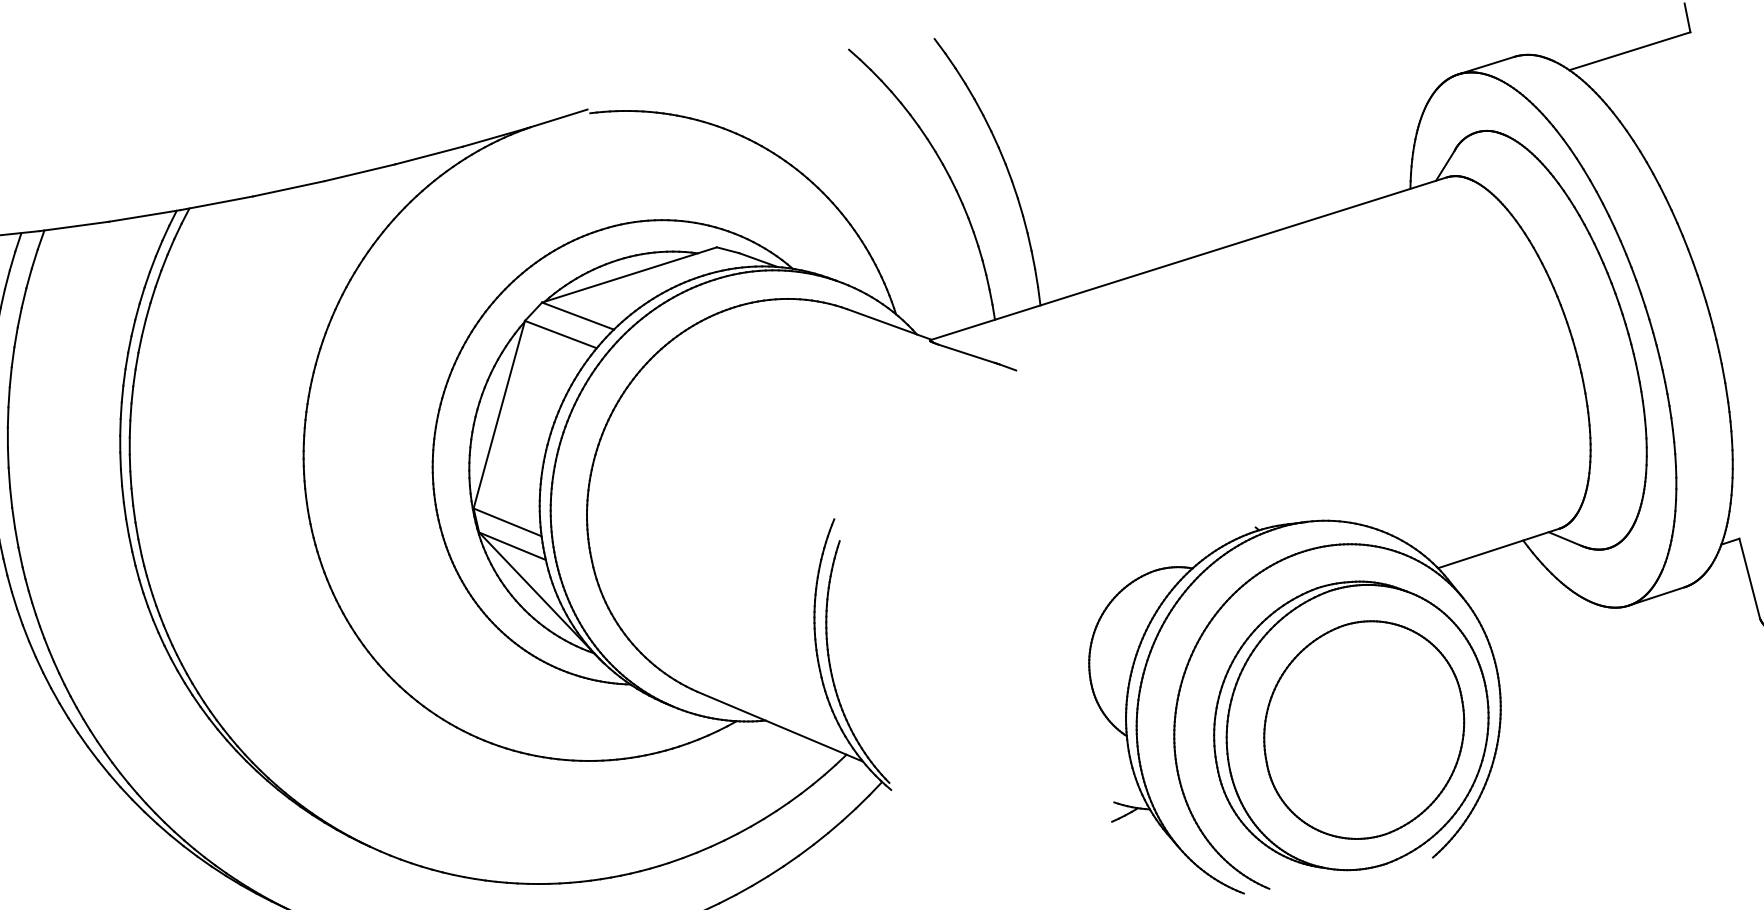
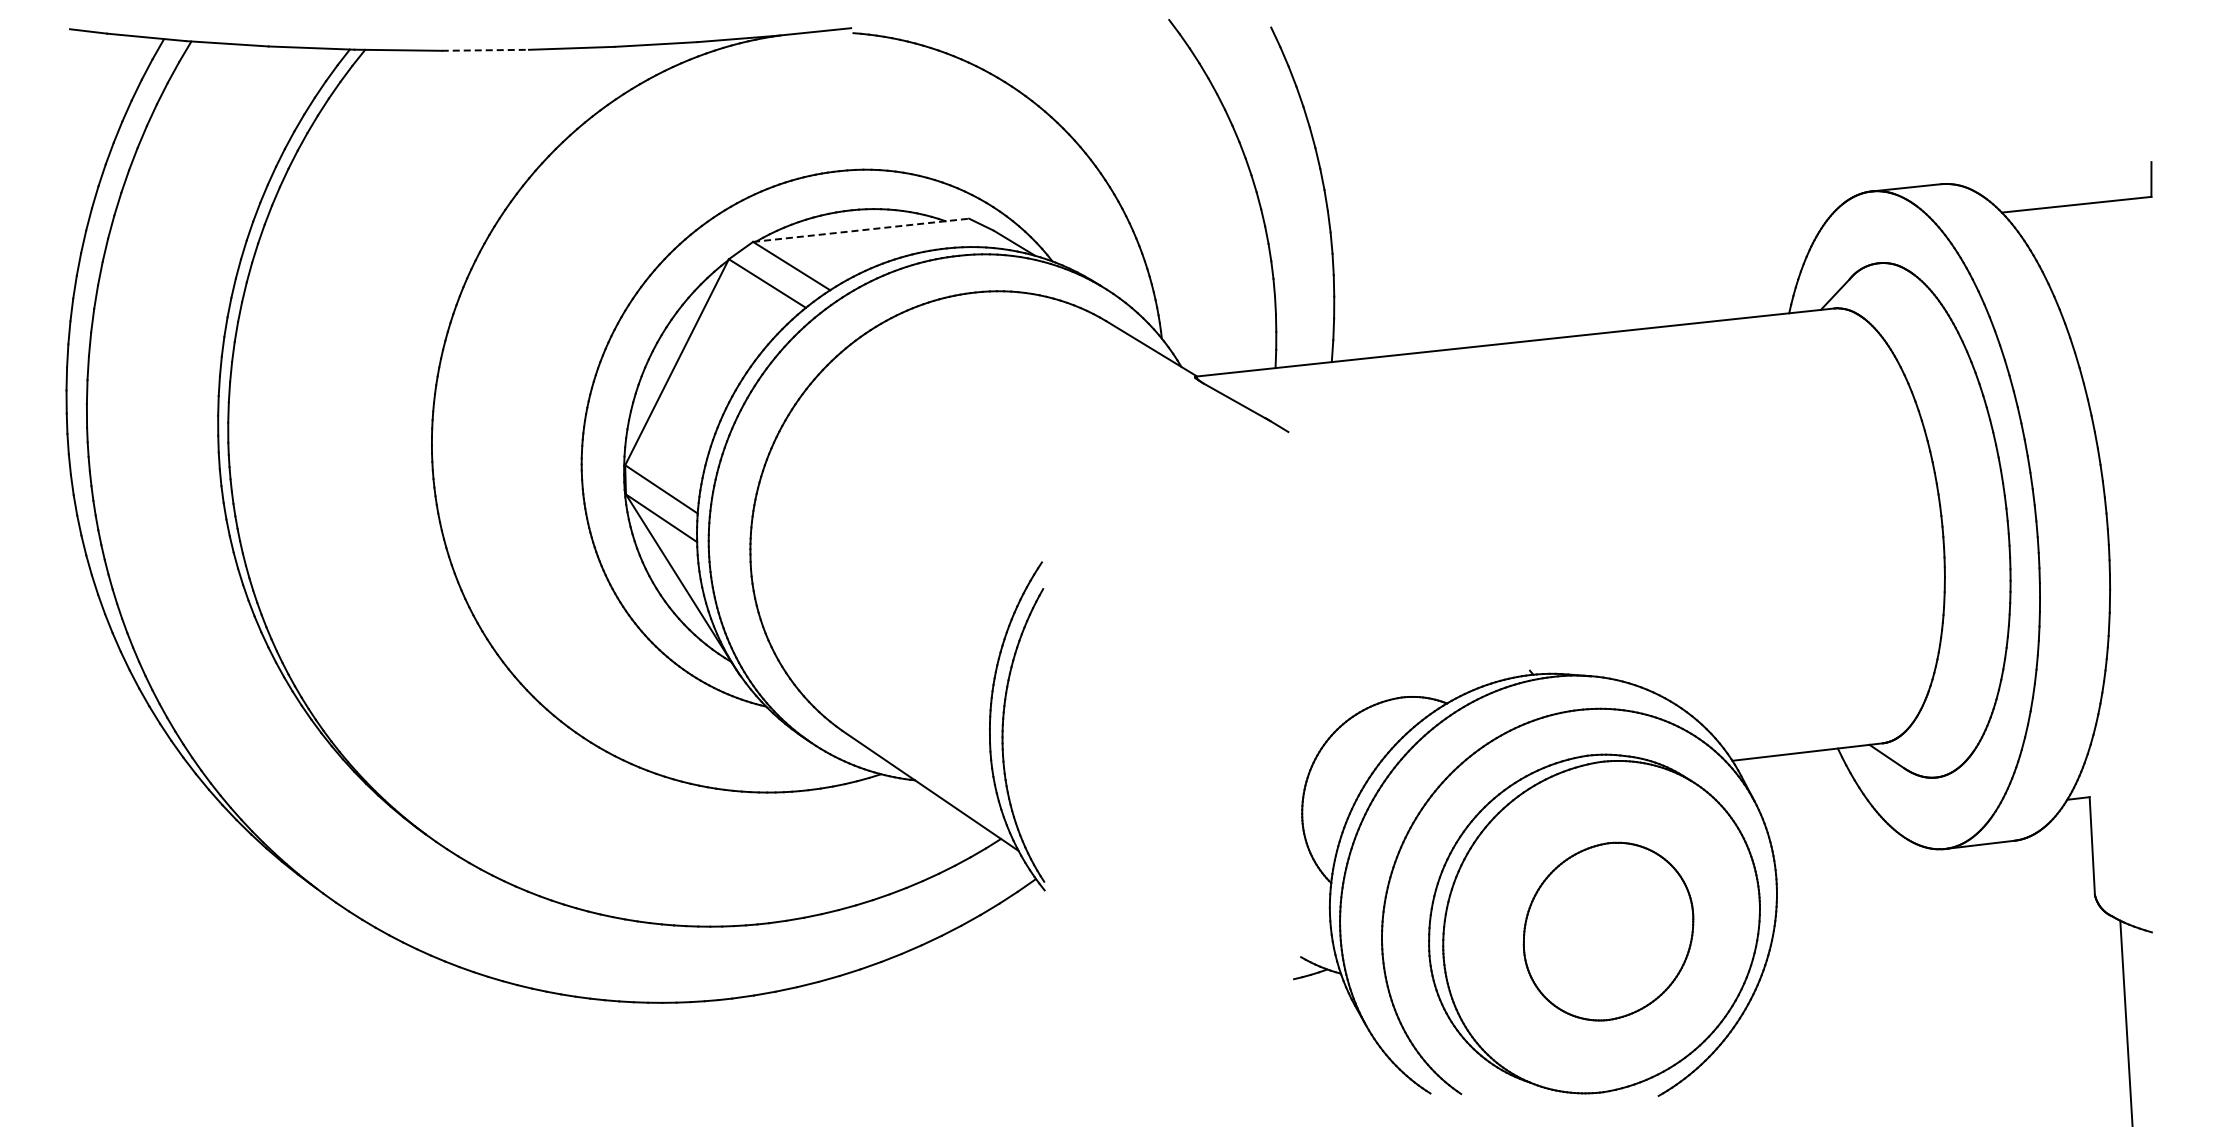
line: (289, 188) -> (485, 50), solid -> dashed
line: (629, 275) -> (861, 230), solid -> dashed
part: (1364, 729) -> (1608, 931), size x0.7

